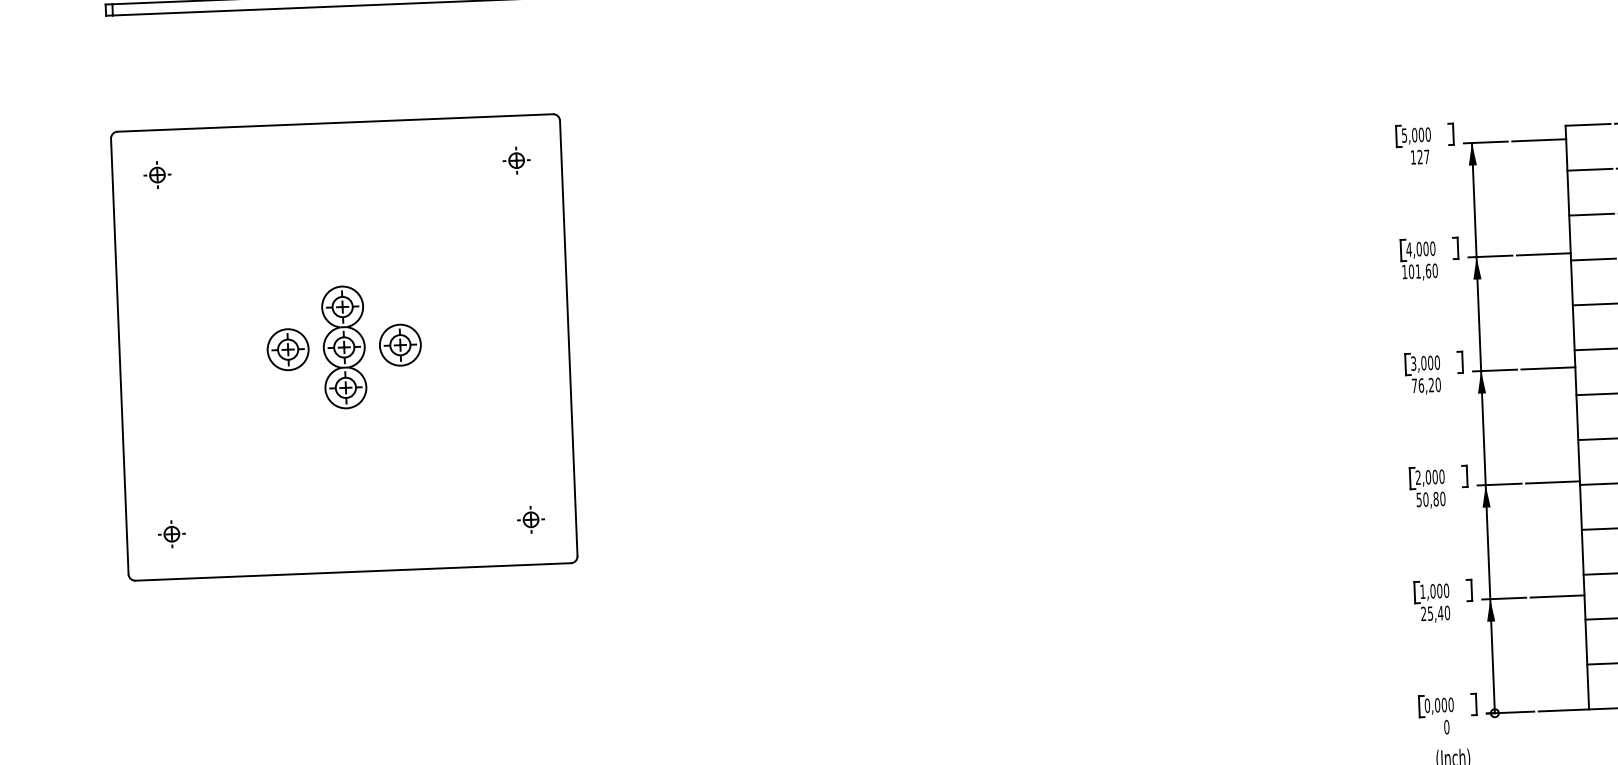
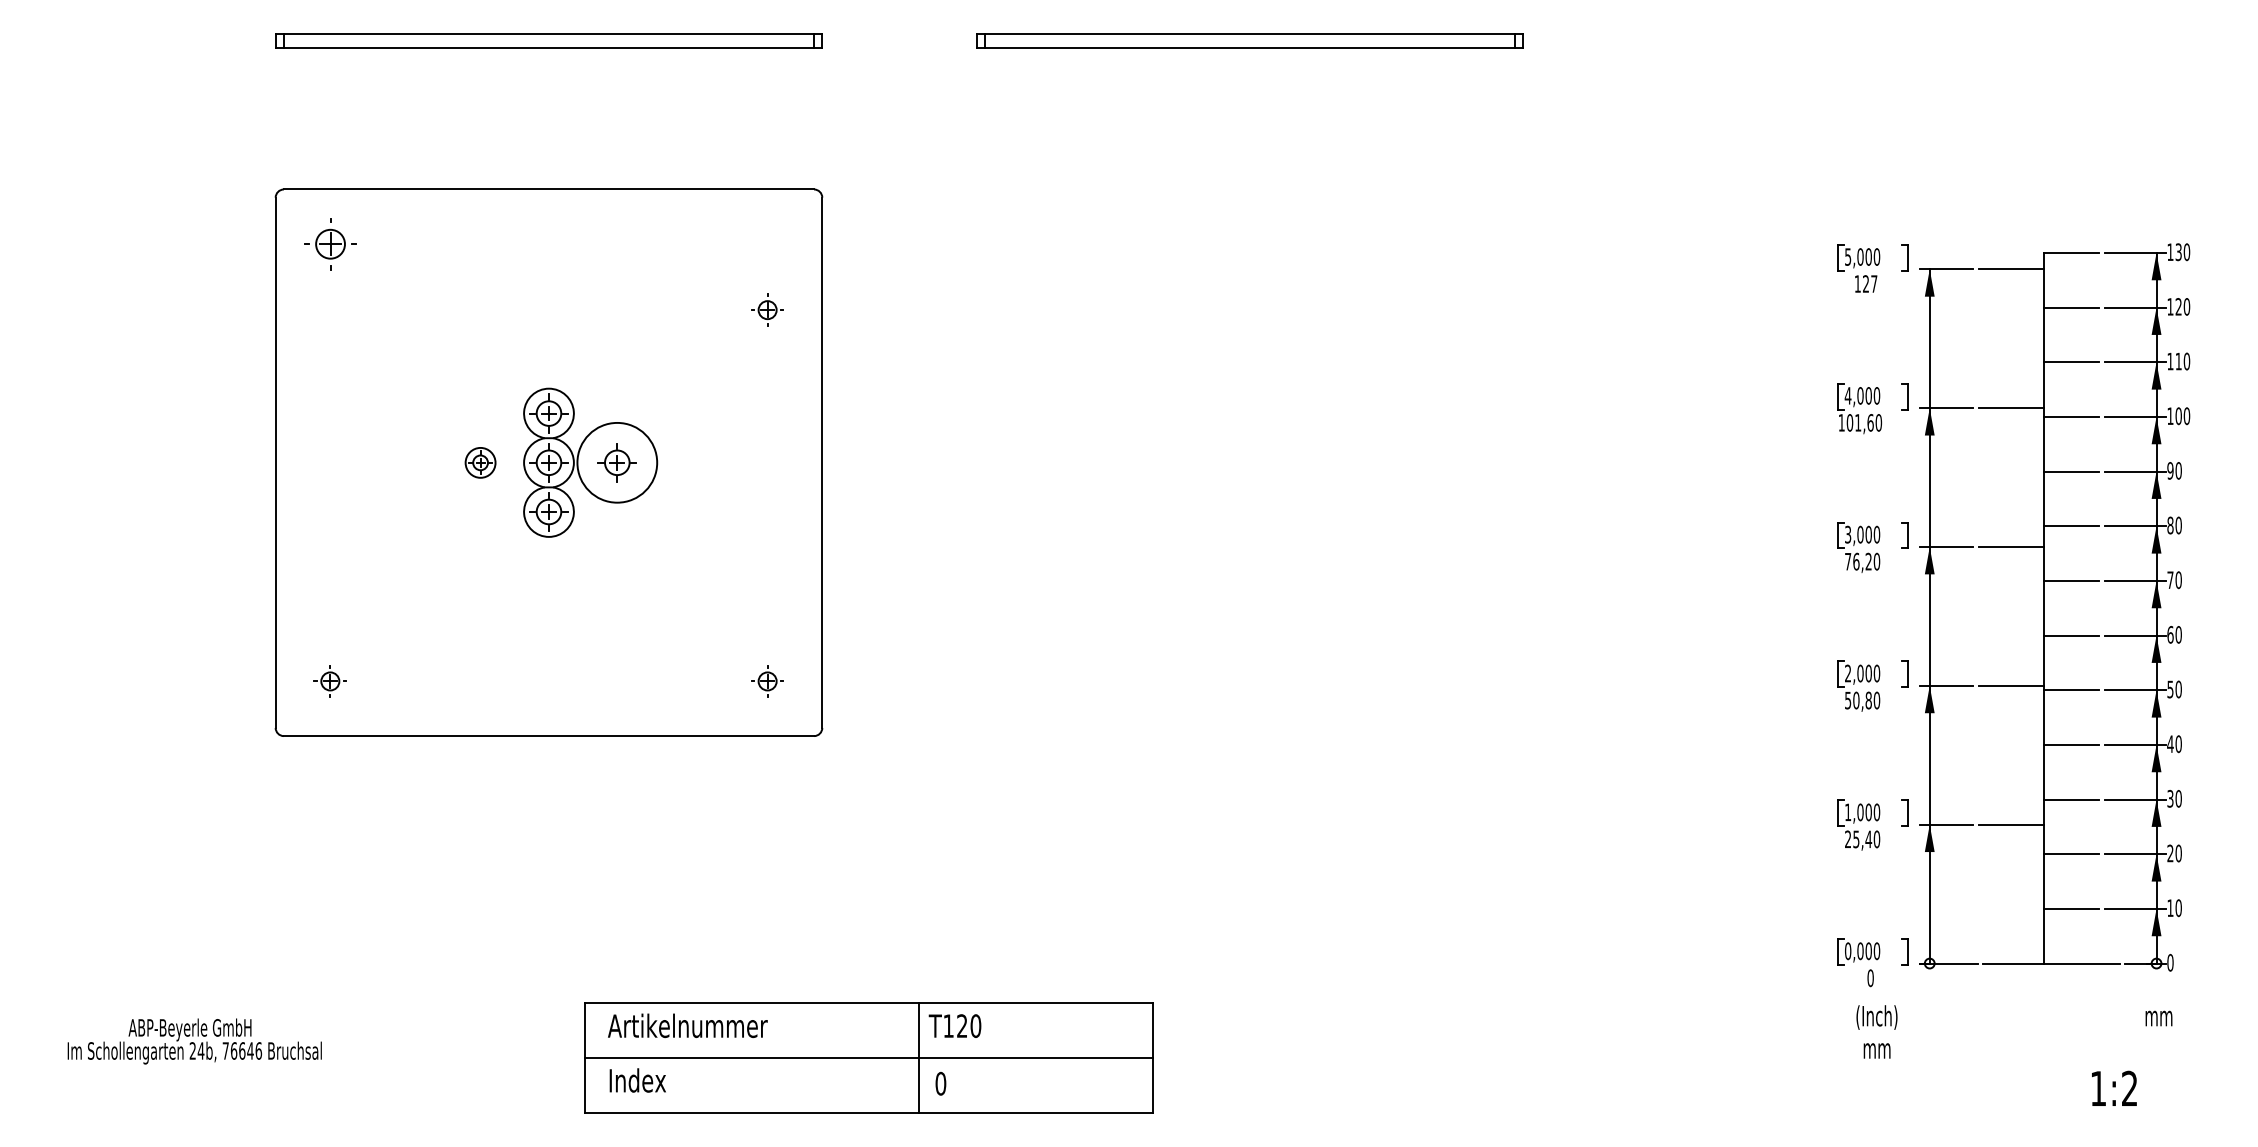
part: (516, 160) -> (767, 309), moved
part: (156, 174) -> (329, 243), size x1.6
circle: (400, 344) -> (617, 462), size x1.6
part: (288, 349) -> (480, 462), size x0.6

